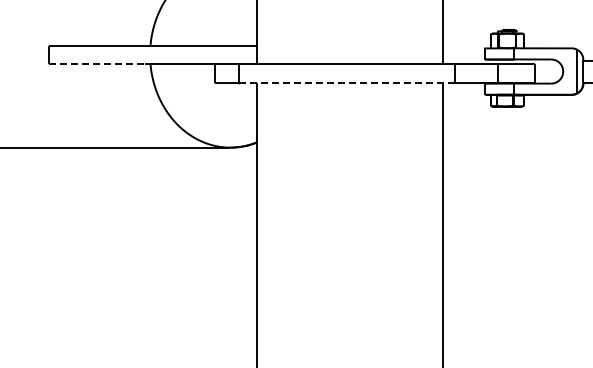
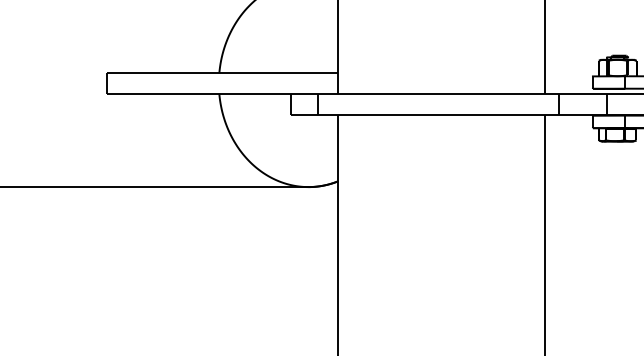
line: (97, 64) -> (160, 94), dashed -> solid
line: (346, 82) -> (438, 114), dashed -> solid

